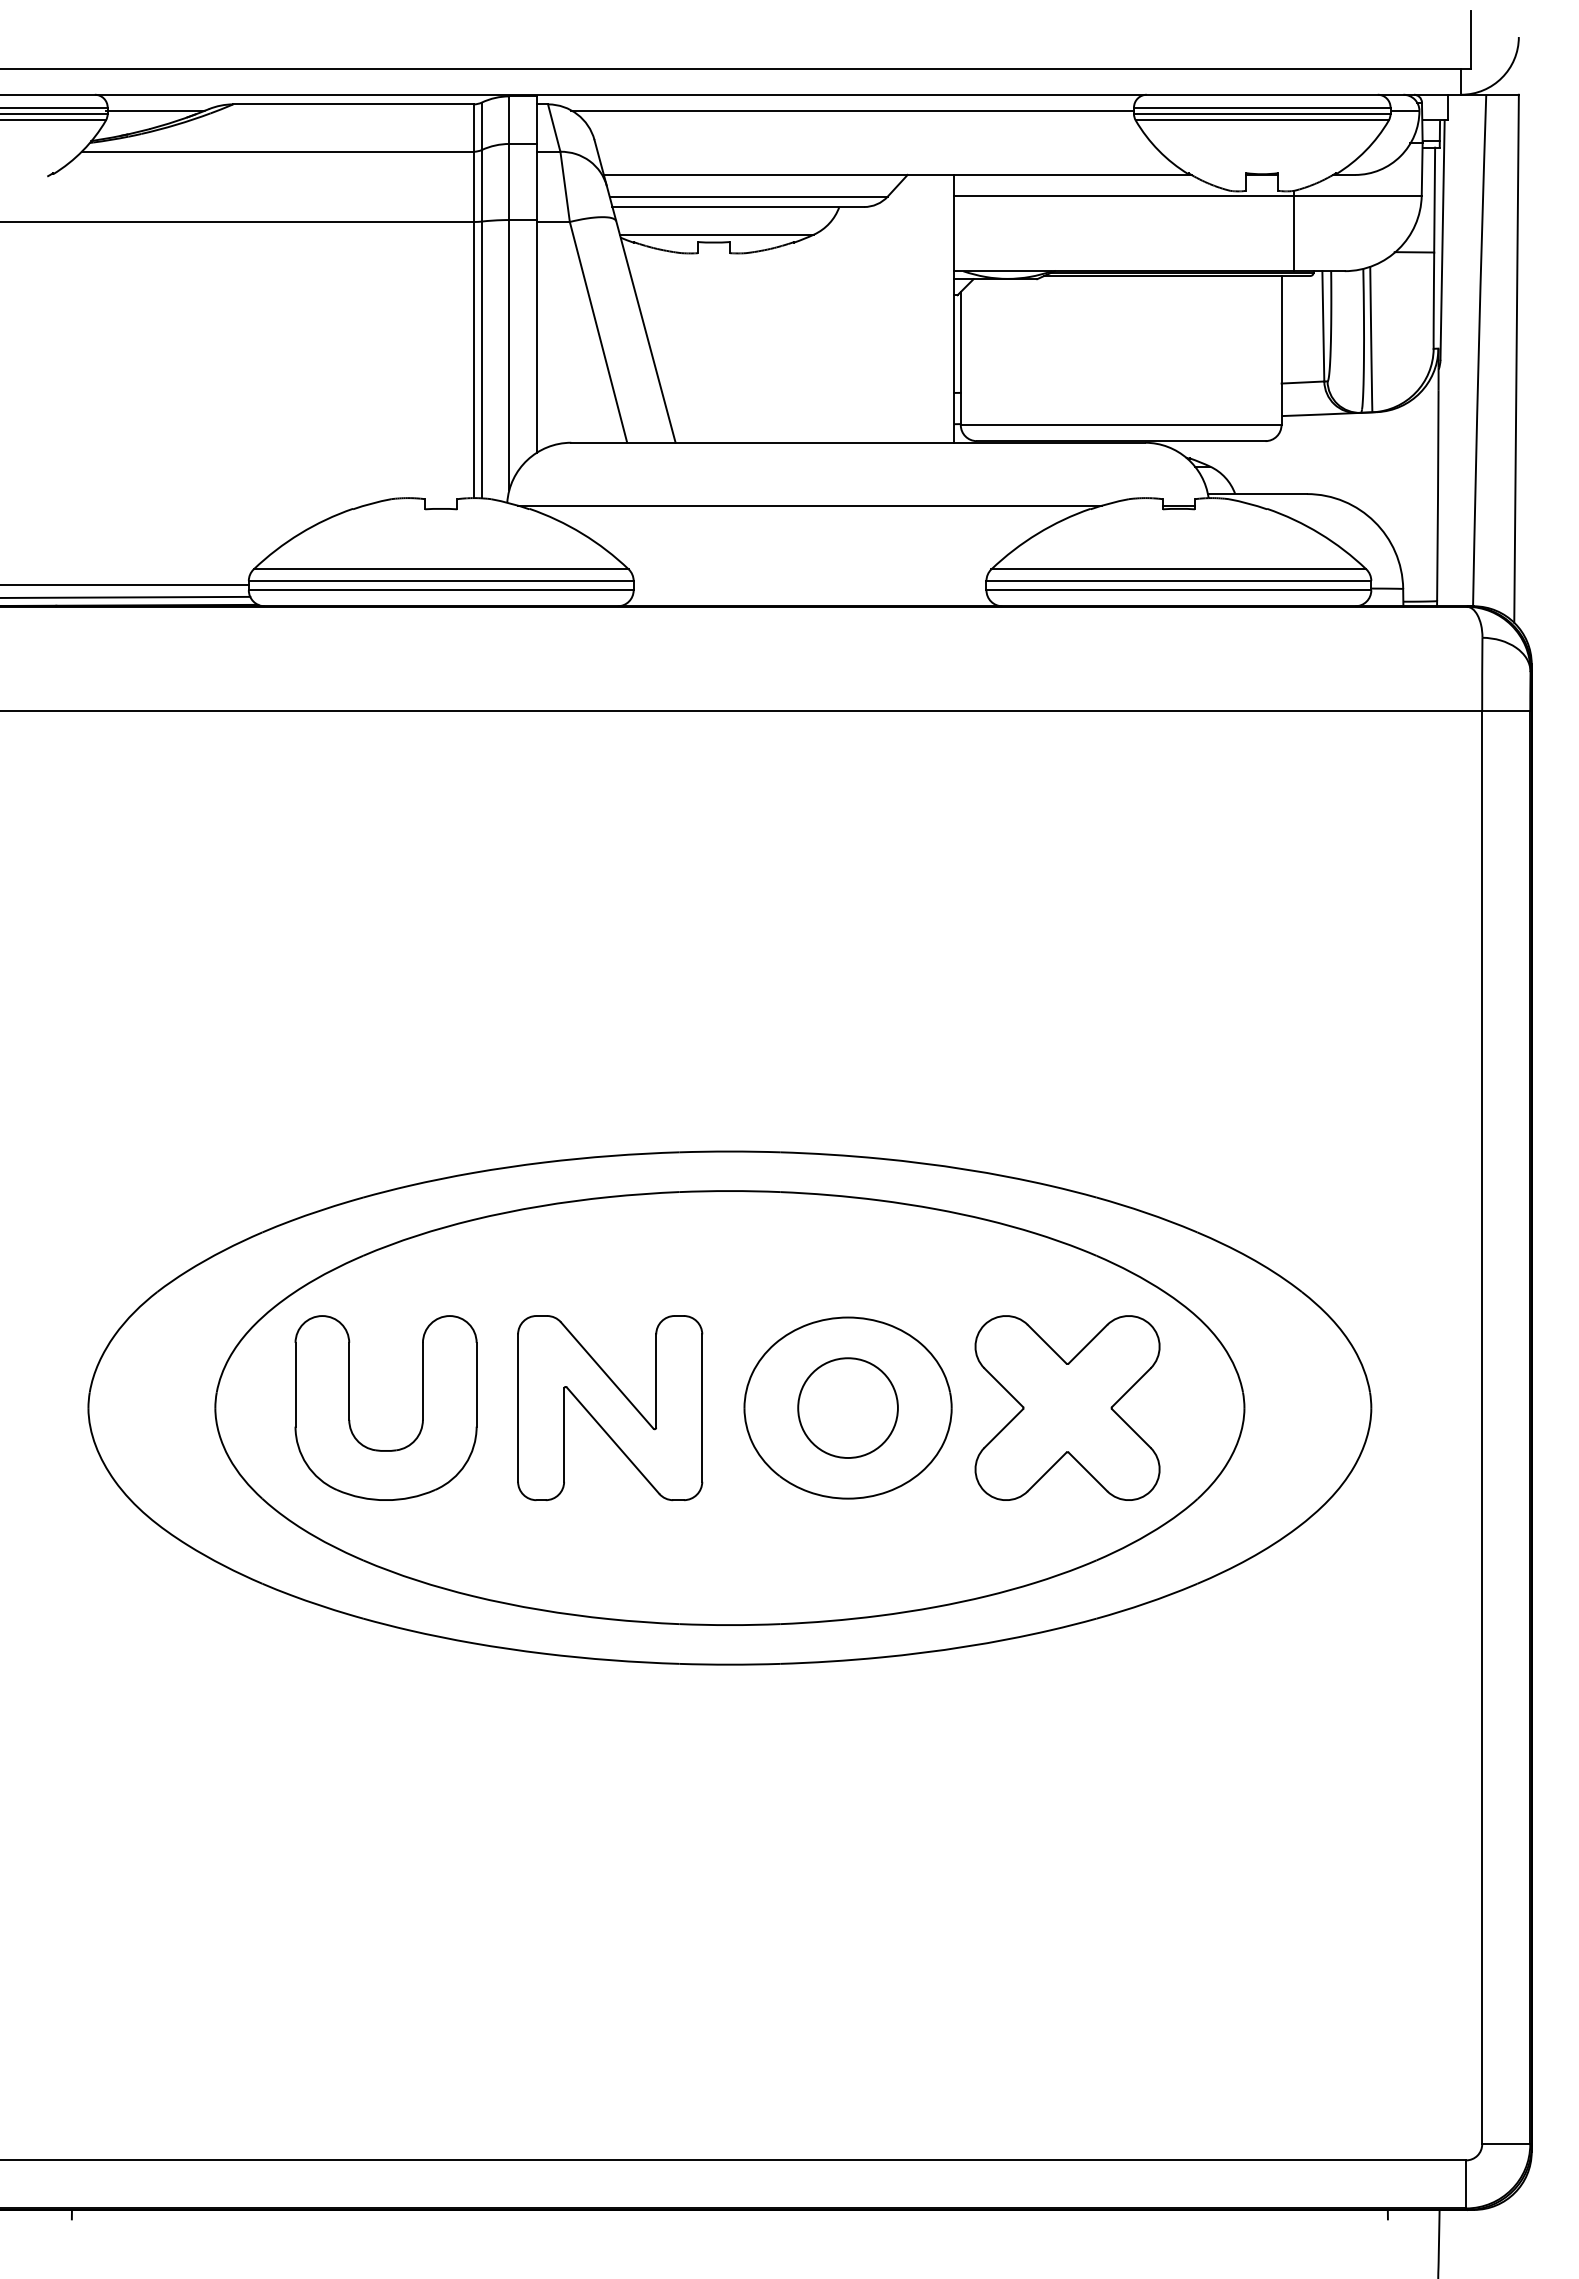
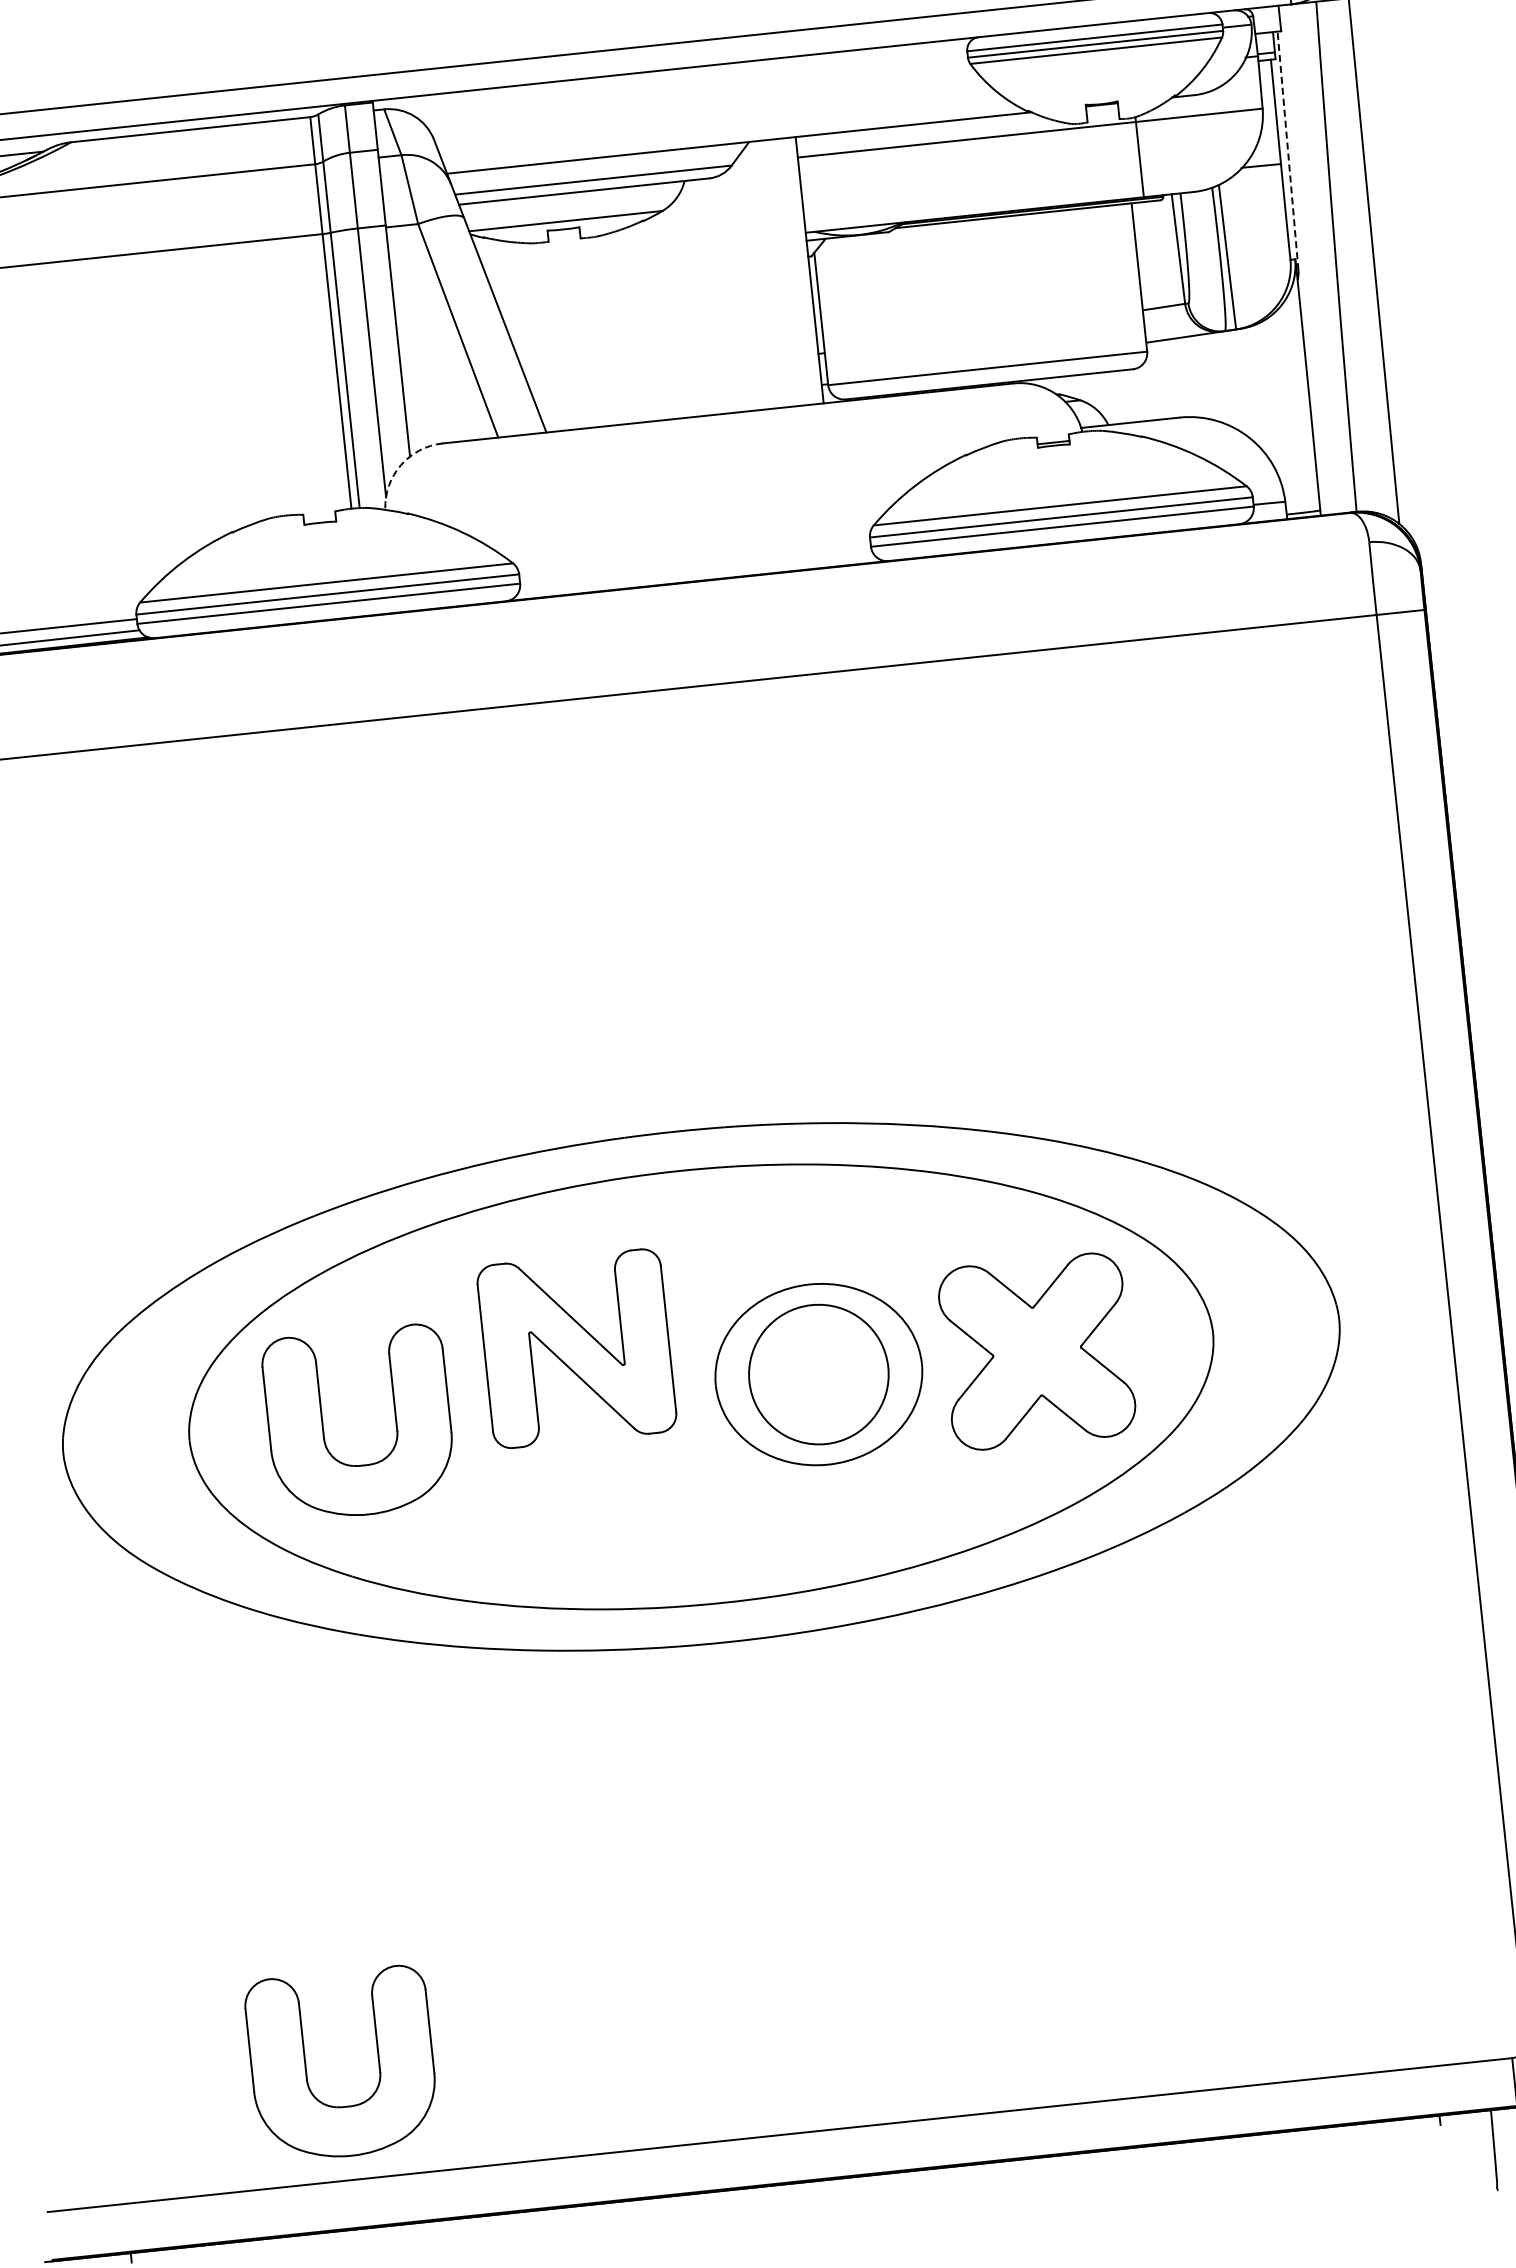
line: (852, 110) -> (687, 83), removed
line: (1442, 240) -> (1287, 151), solid -> dashed
arc: (527, 460) -> (400, 465), solid -> dashed
line: (809, 505) -> (686, 480), removed
circle: (847, 1407) -> (818, 1374), size x1.4
part: (610, 1408) -> (577, 1349), moved
part: (265, 2043) -> (305, 2067), added

